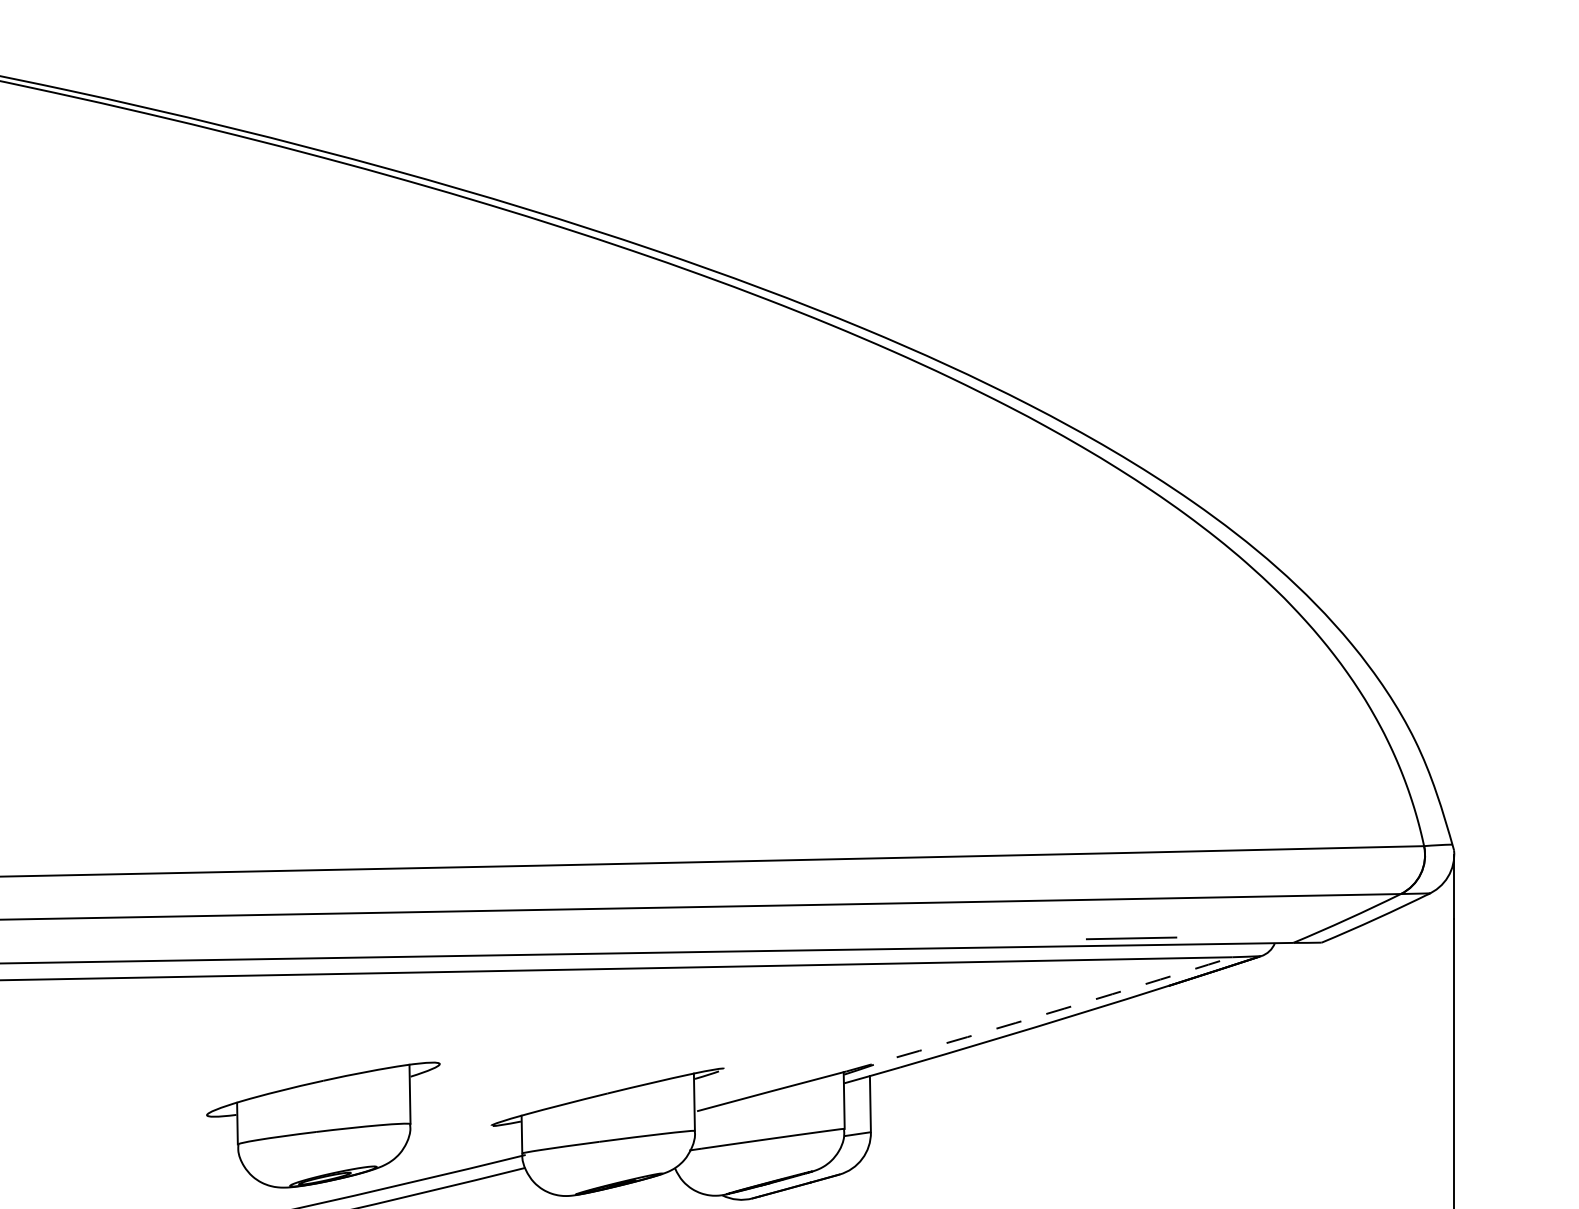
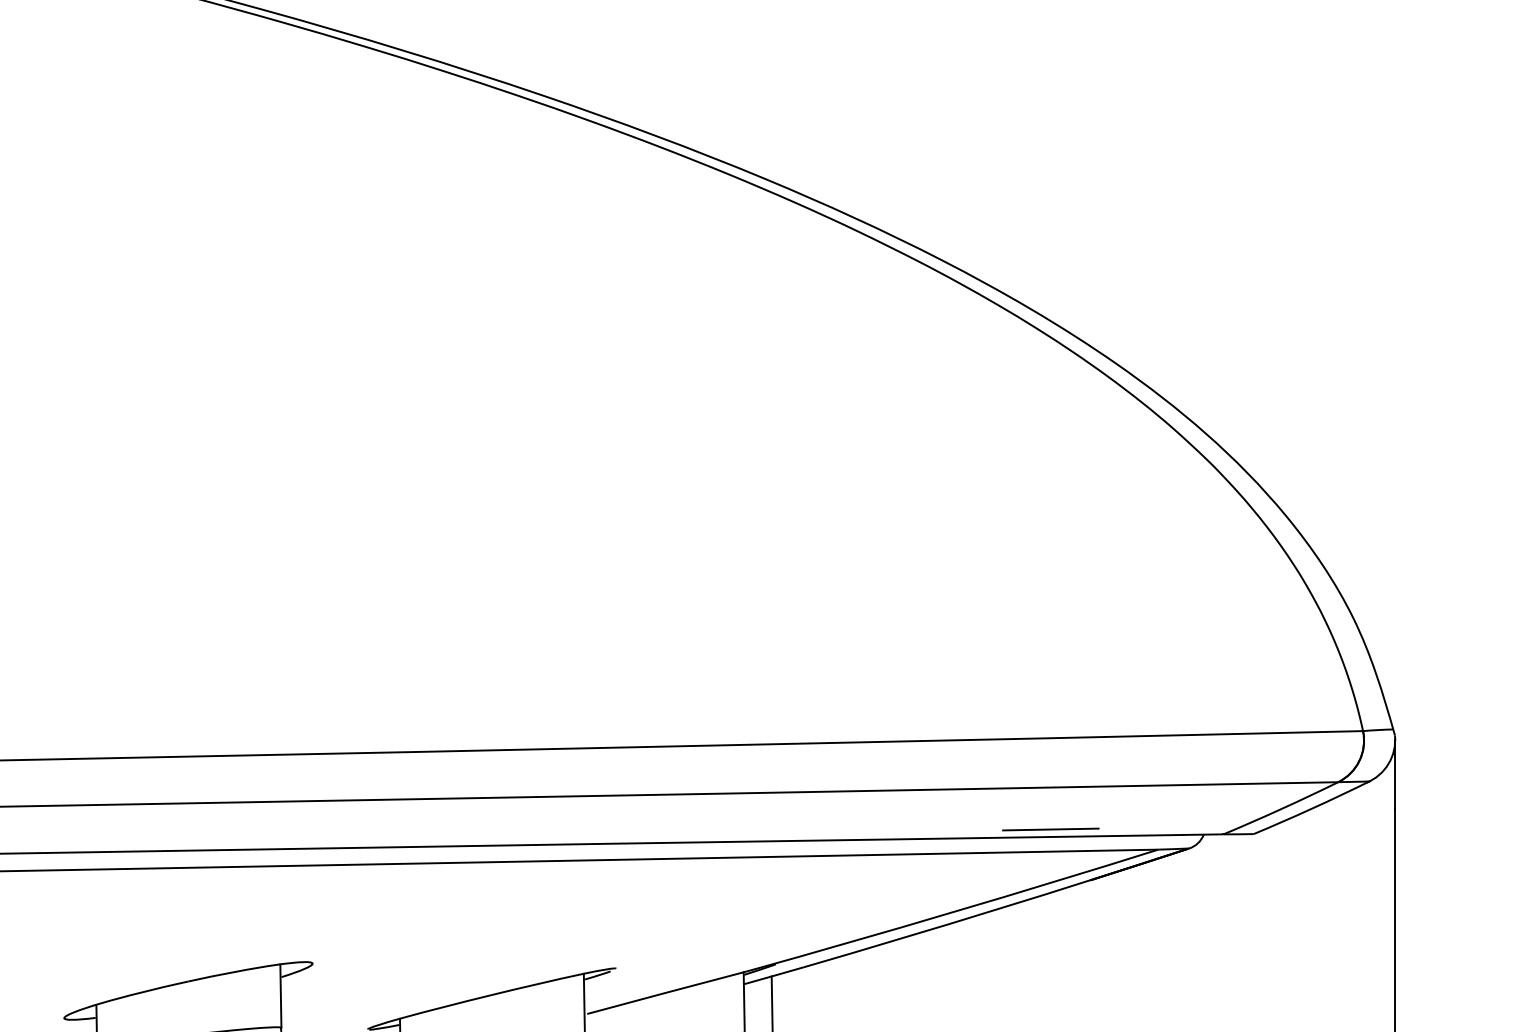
arc: (1039, 1015) -> (952, 911), dashed -> solid

